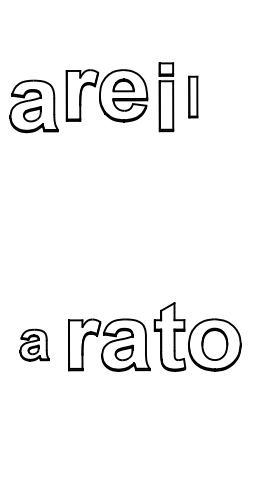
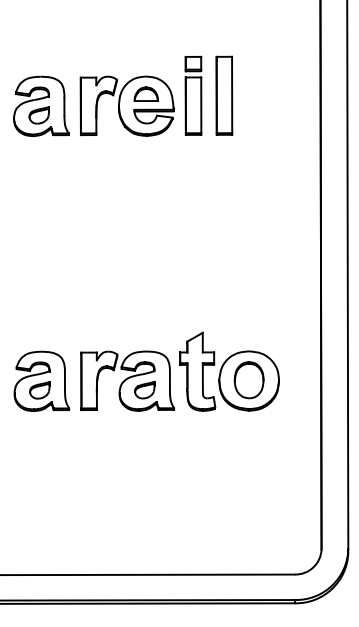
part: (106, 95) -> (126, 105), moved
part: (193, 96) -> (224, 95), size x1.67
part: (34, 344) -> (41, 380), size x1.67

